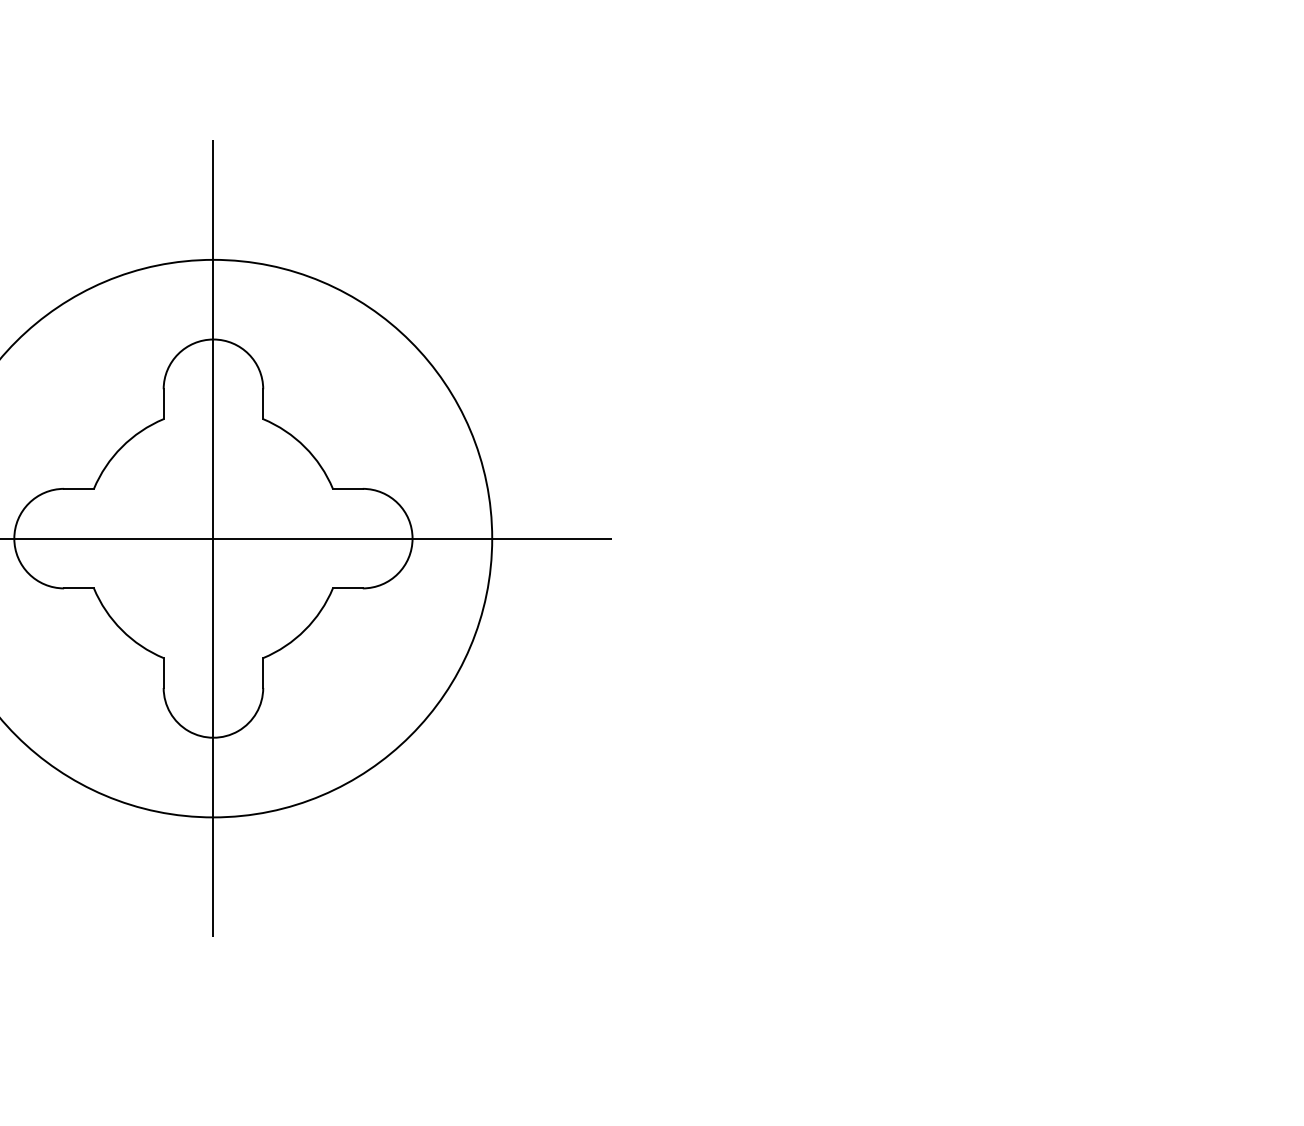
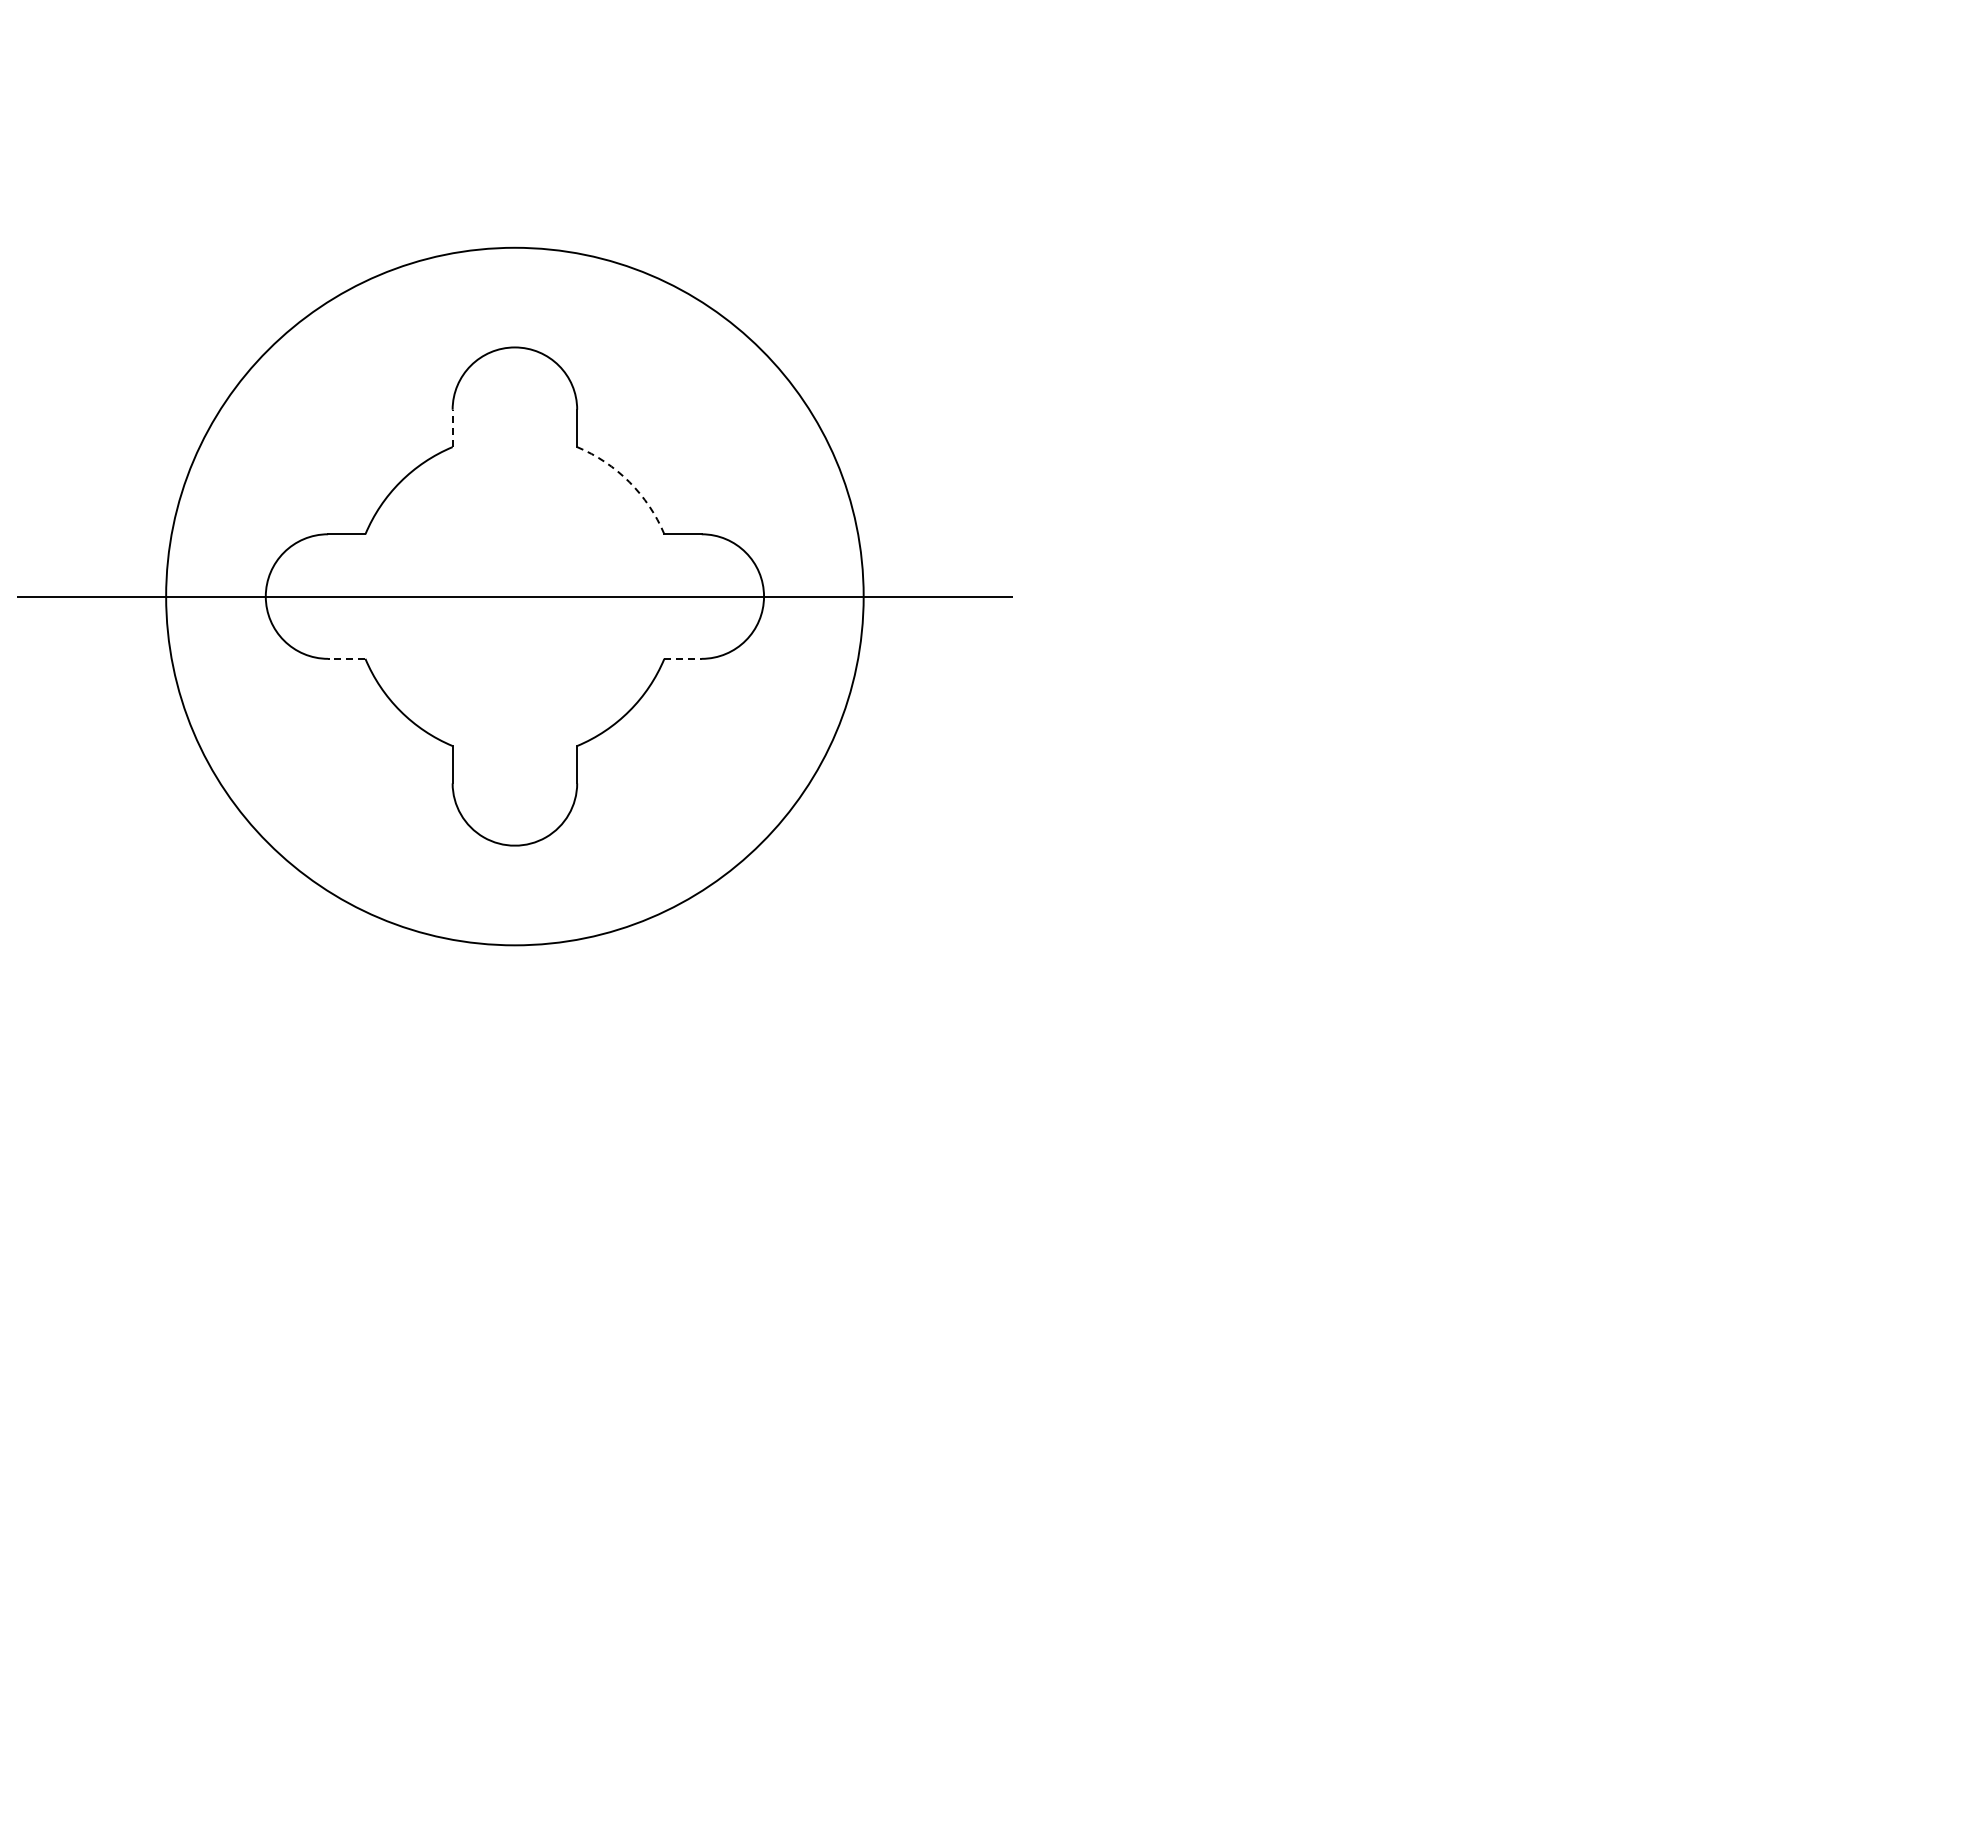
line: (163, 404) -> (452, 428), solid -> dashed
arc: (305, 447) -> (629, 482), solid -> dashed
line: (213, 538) -> (514, 596), removed
line: (78, 588) -> (346, 658), solid -> dashed
line: (348, 588) -> (683, 658), solid -> dashed

